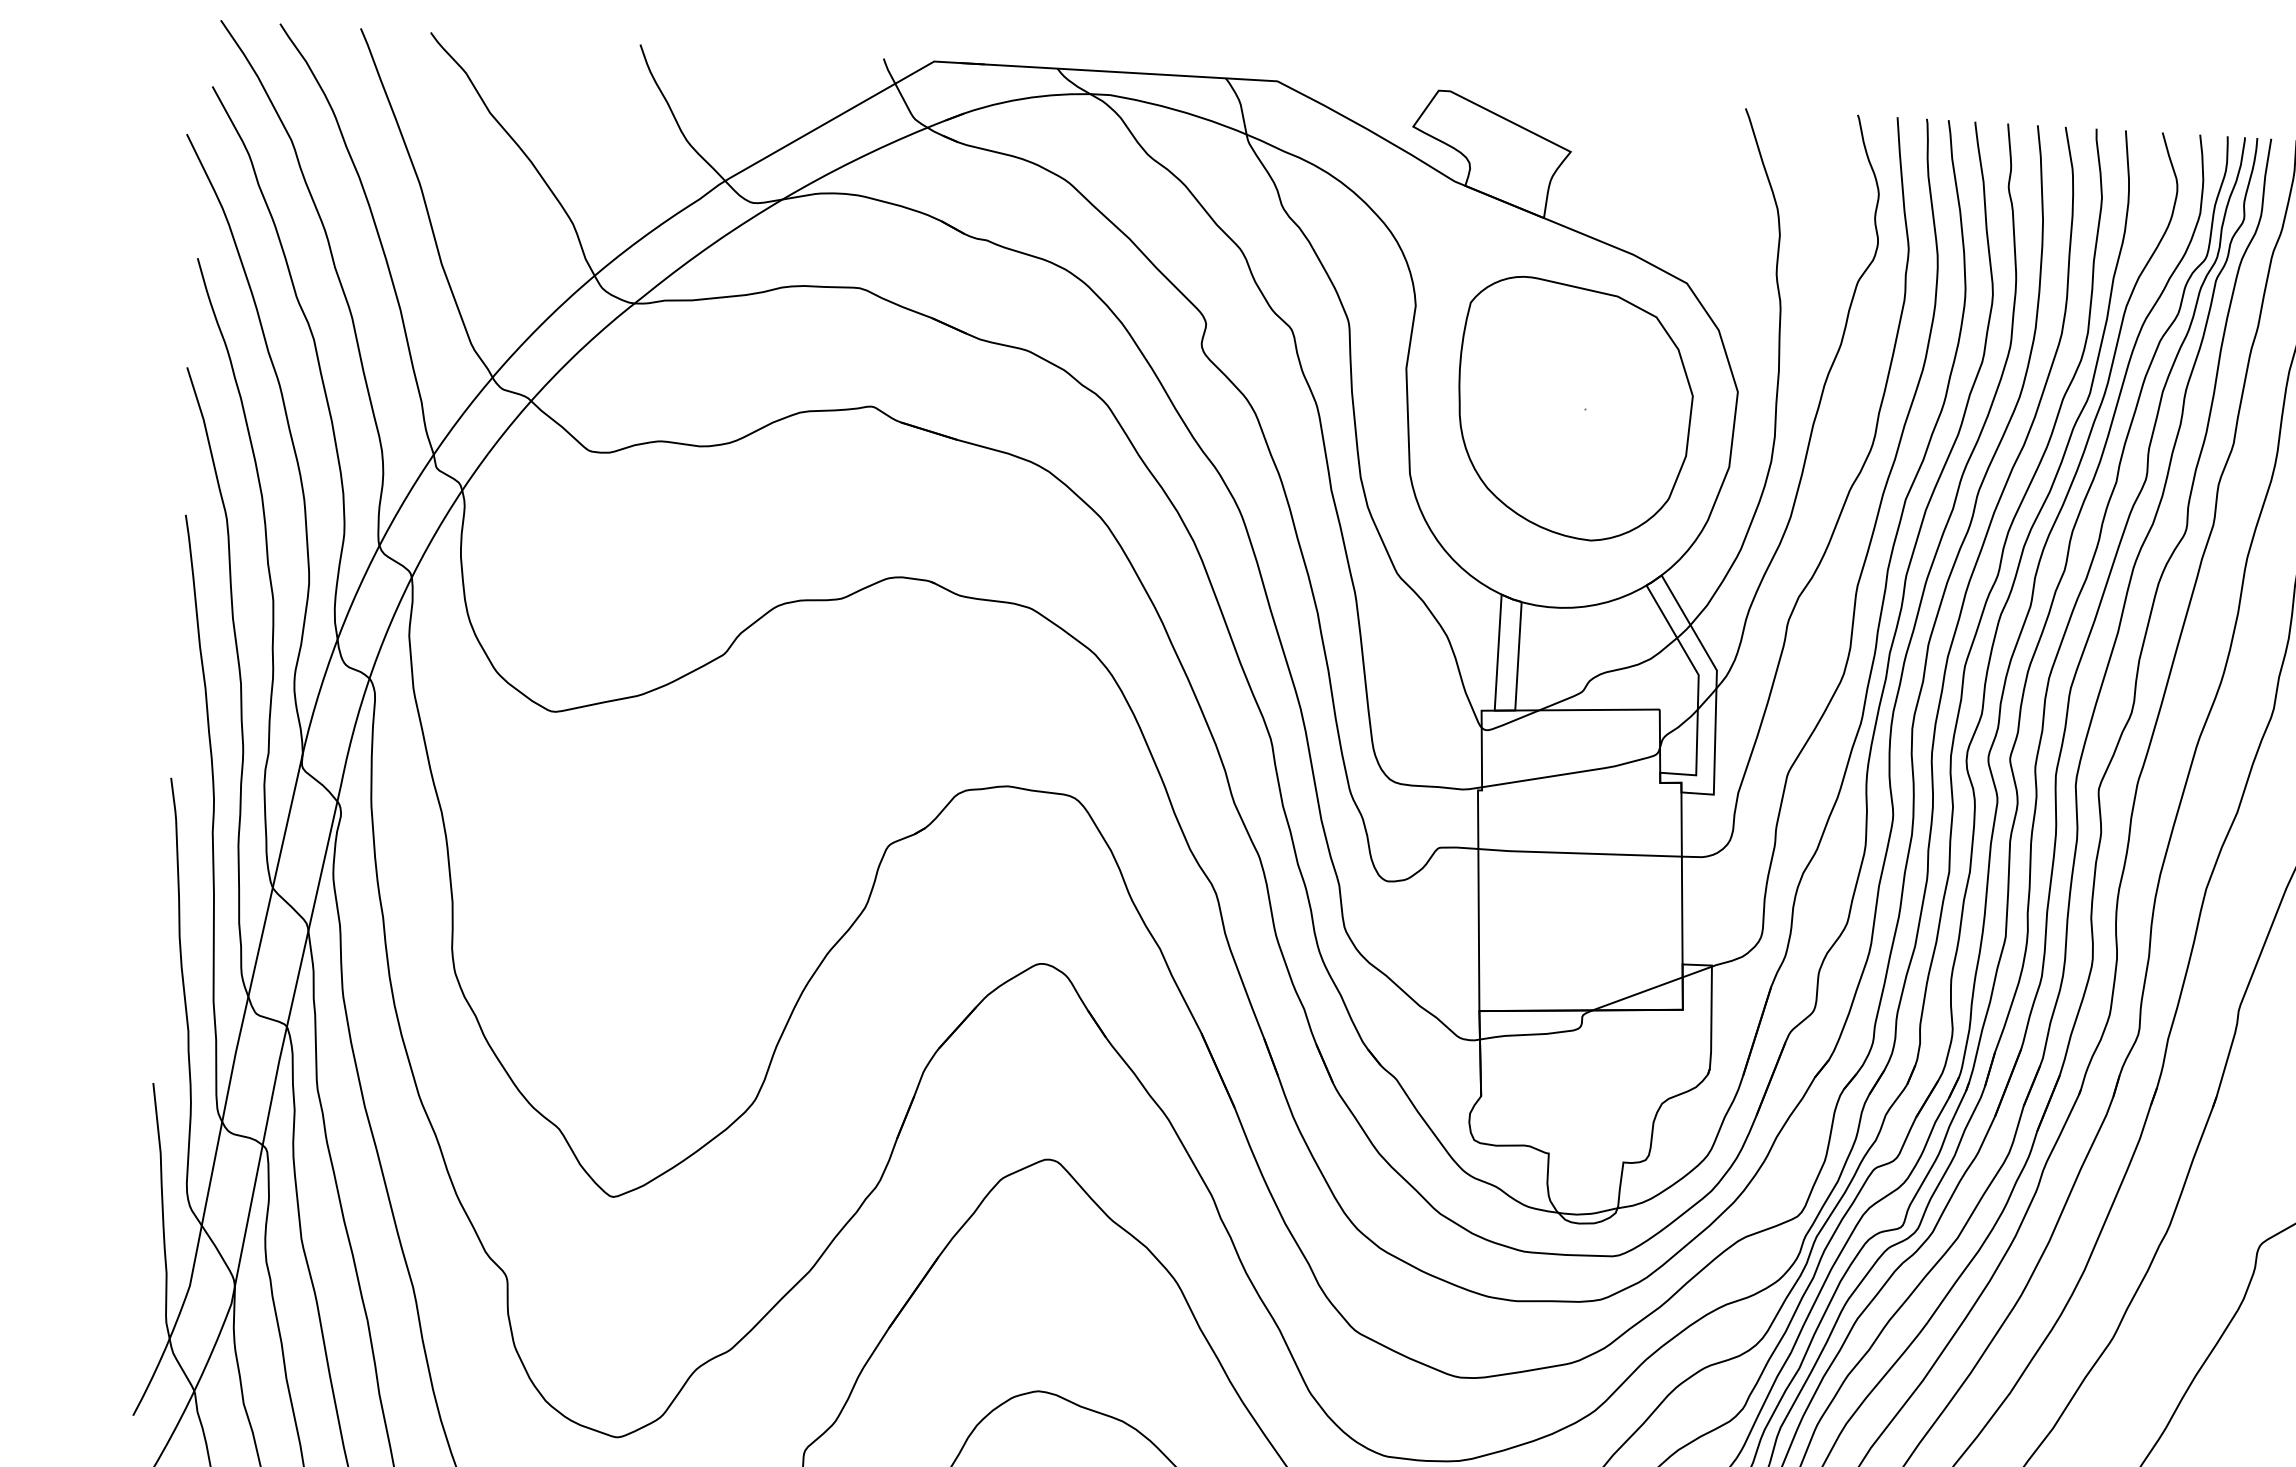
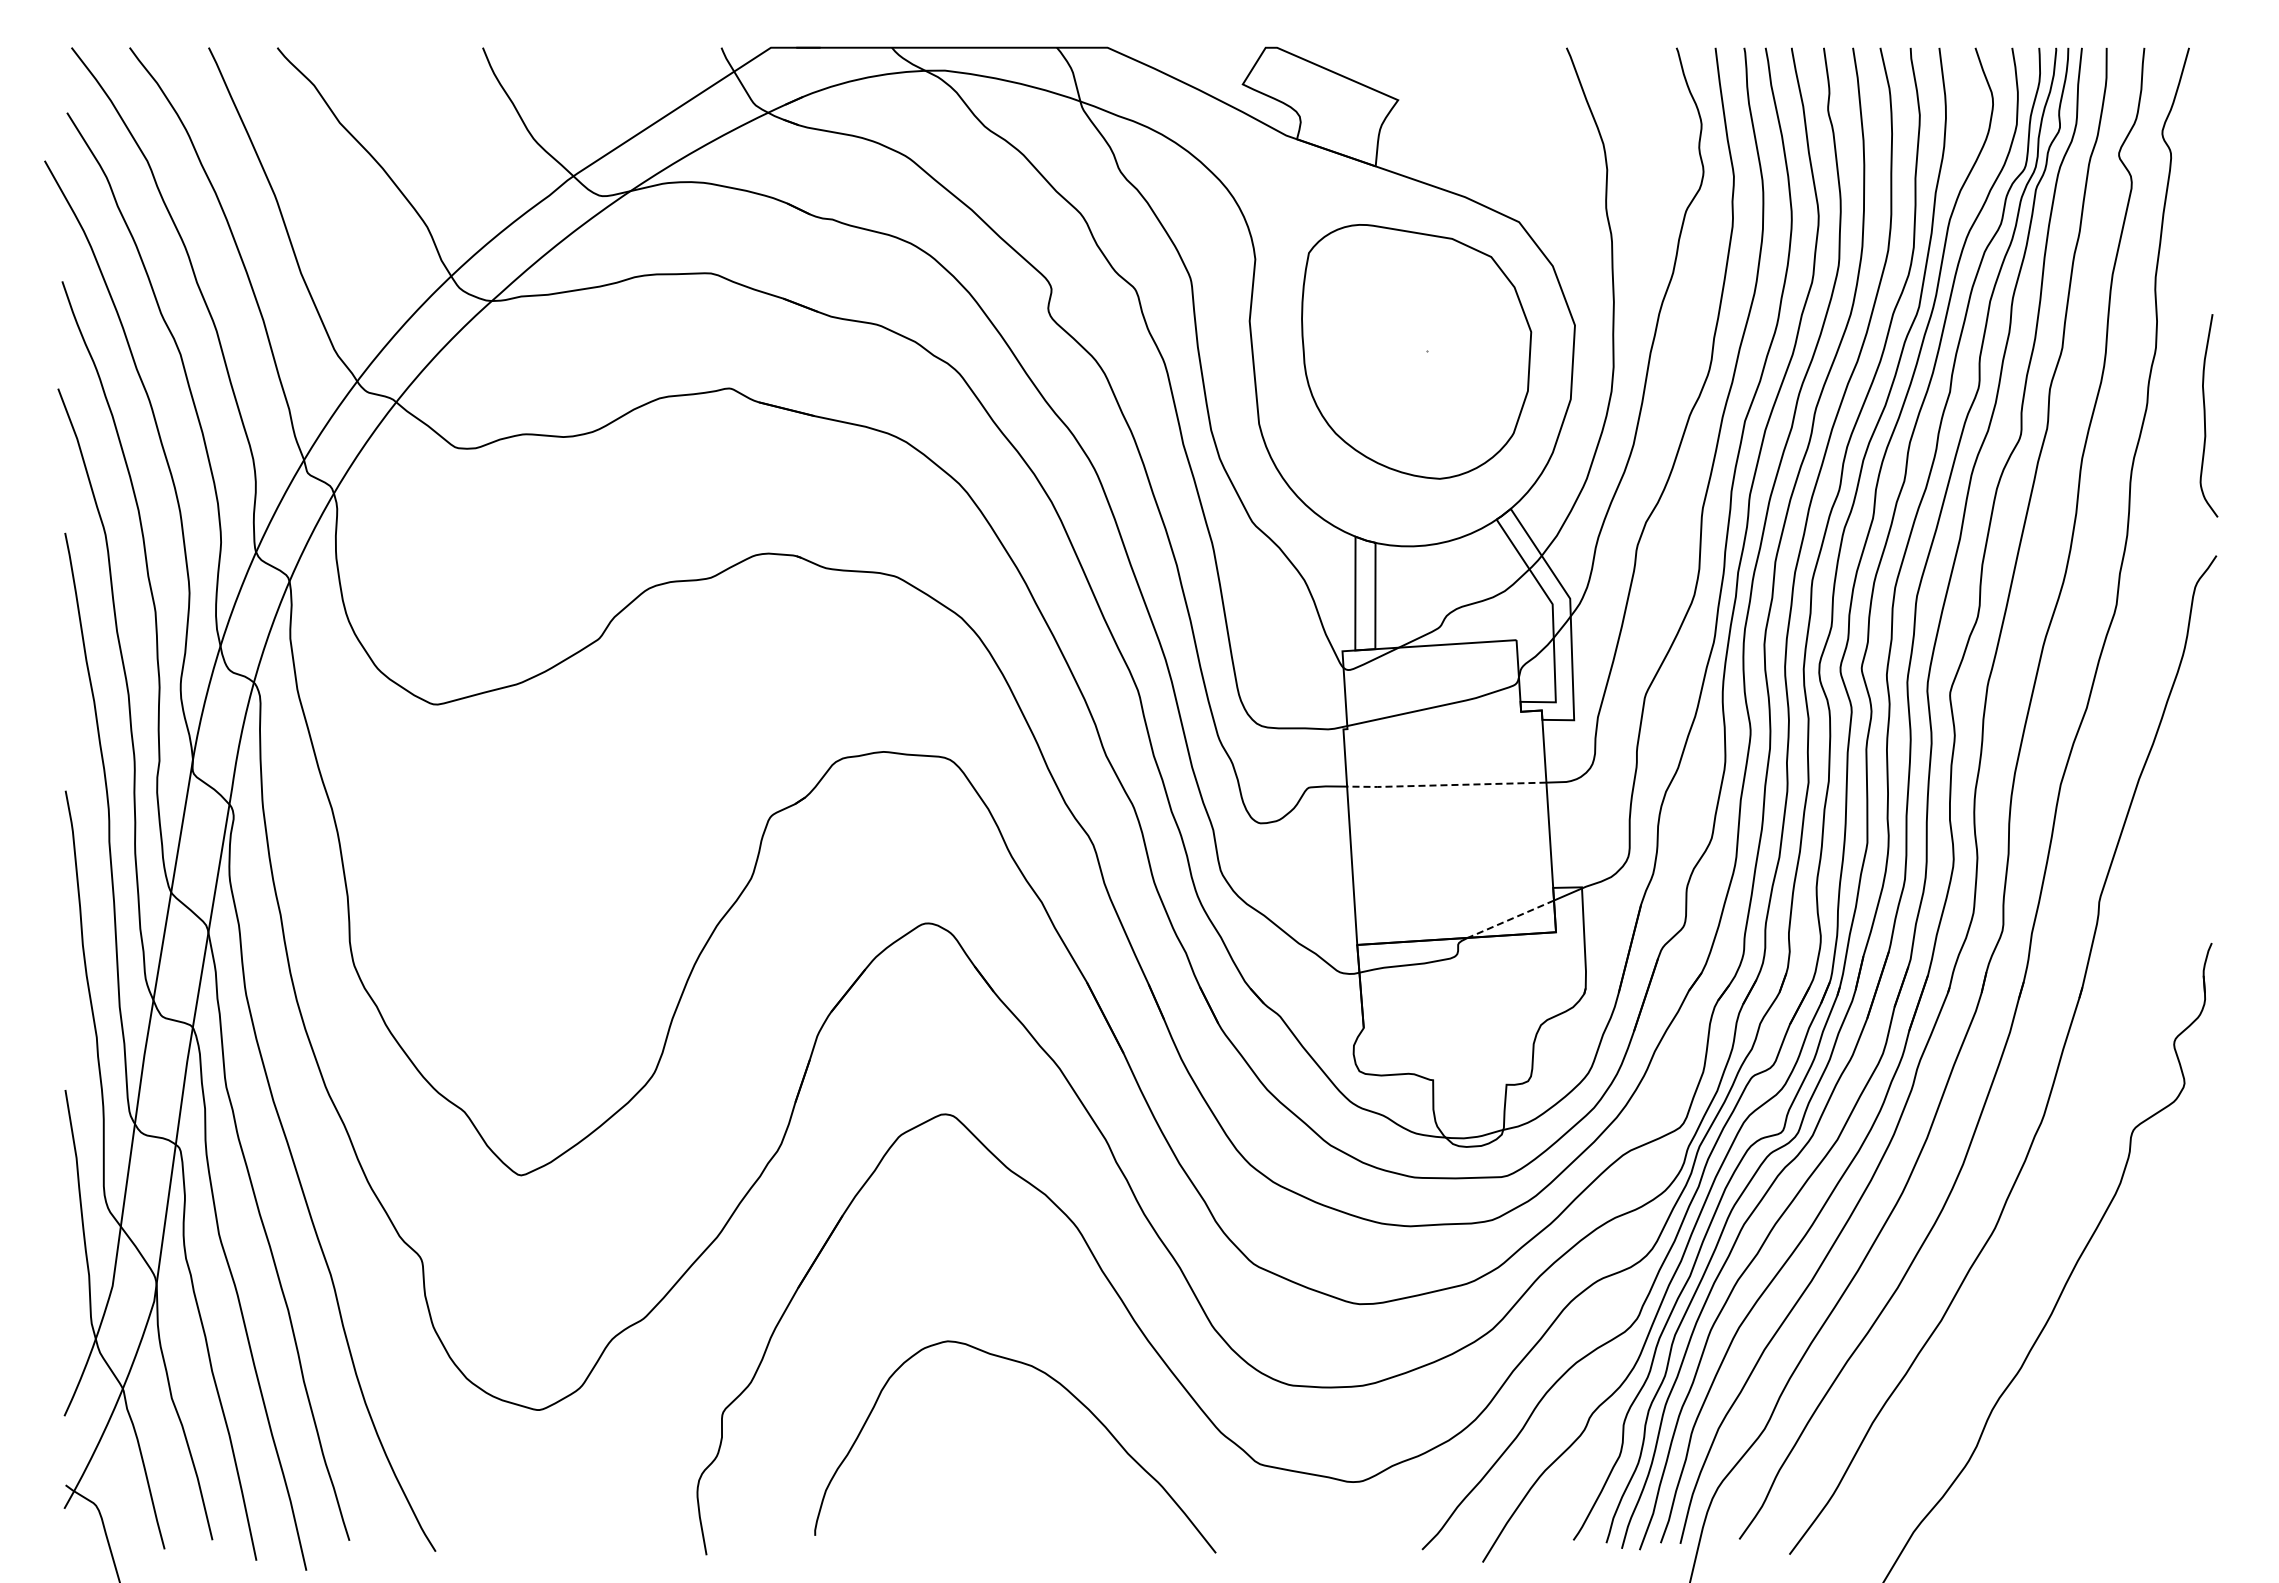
line: (1578, 853) -> (1445, 785), solid -> dashed
line: (1637, 994) -> (1510, 919), solid -> dashed

